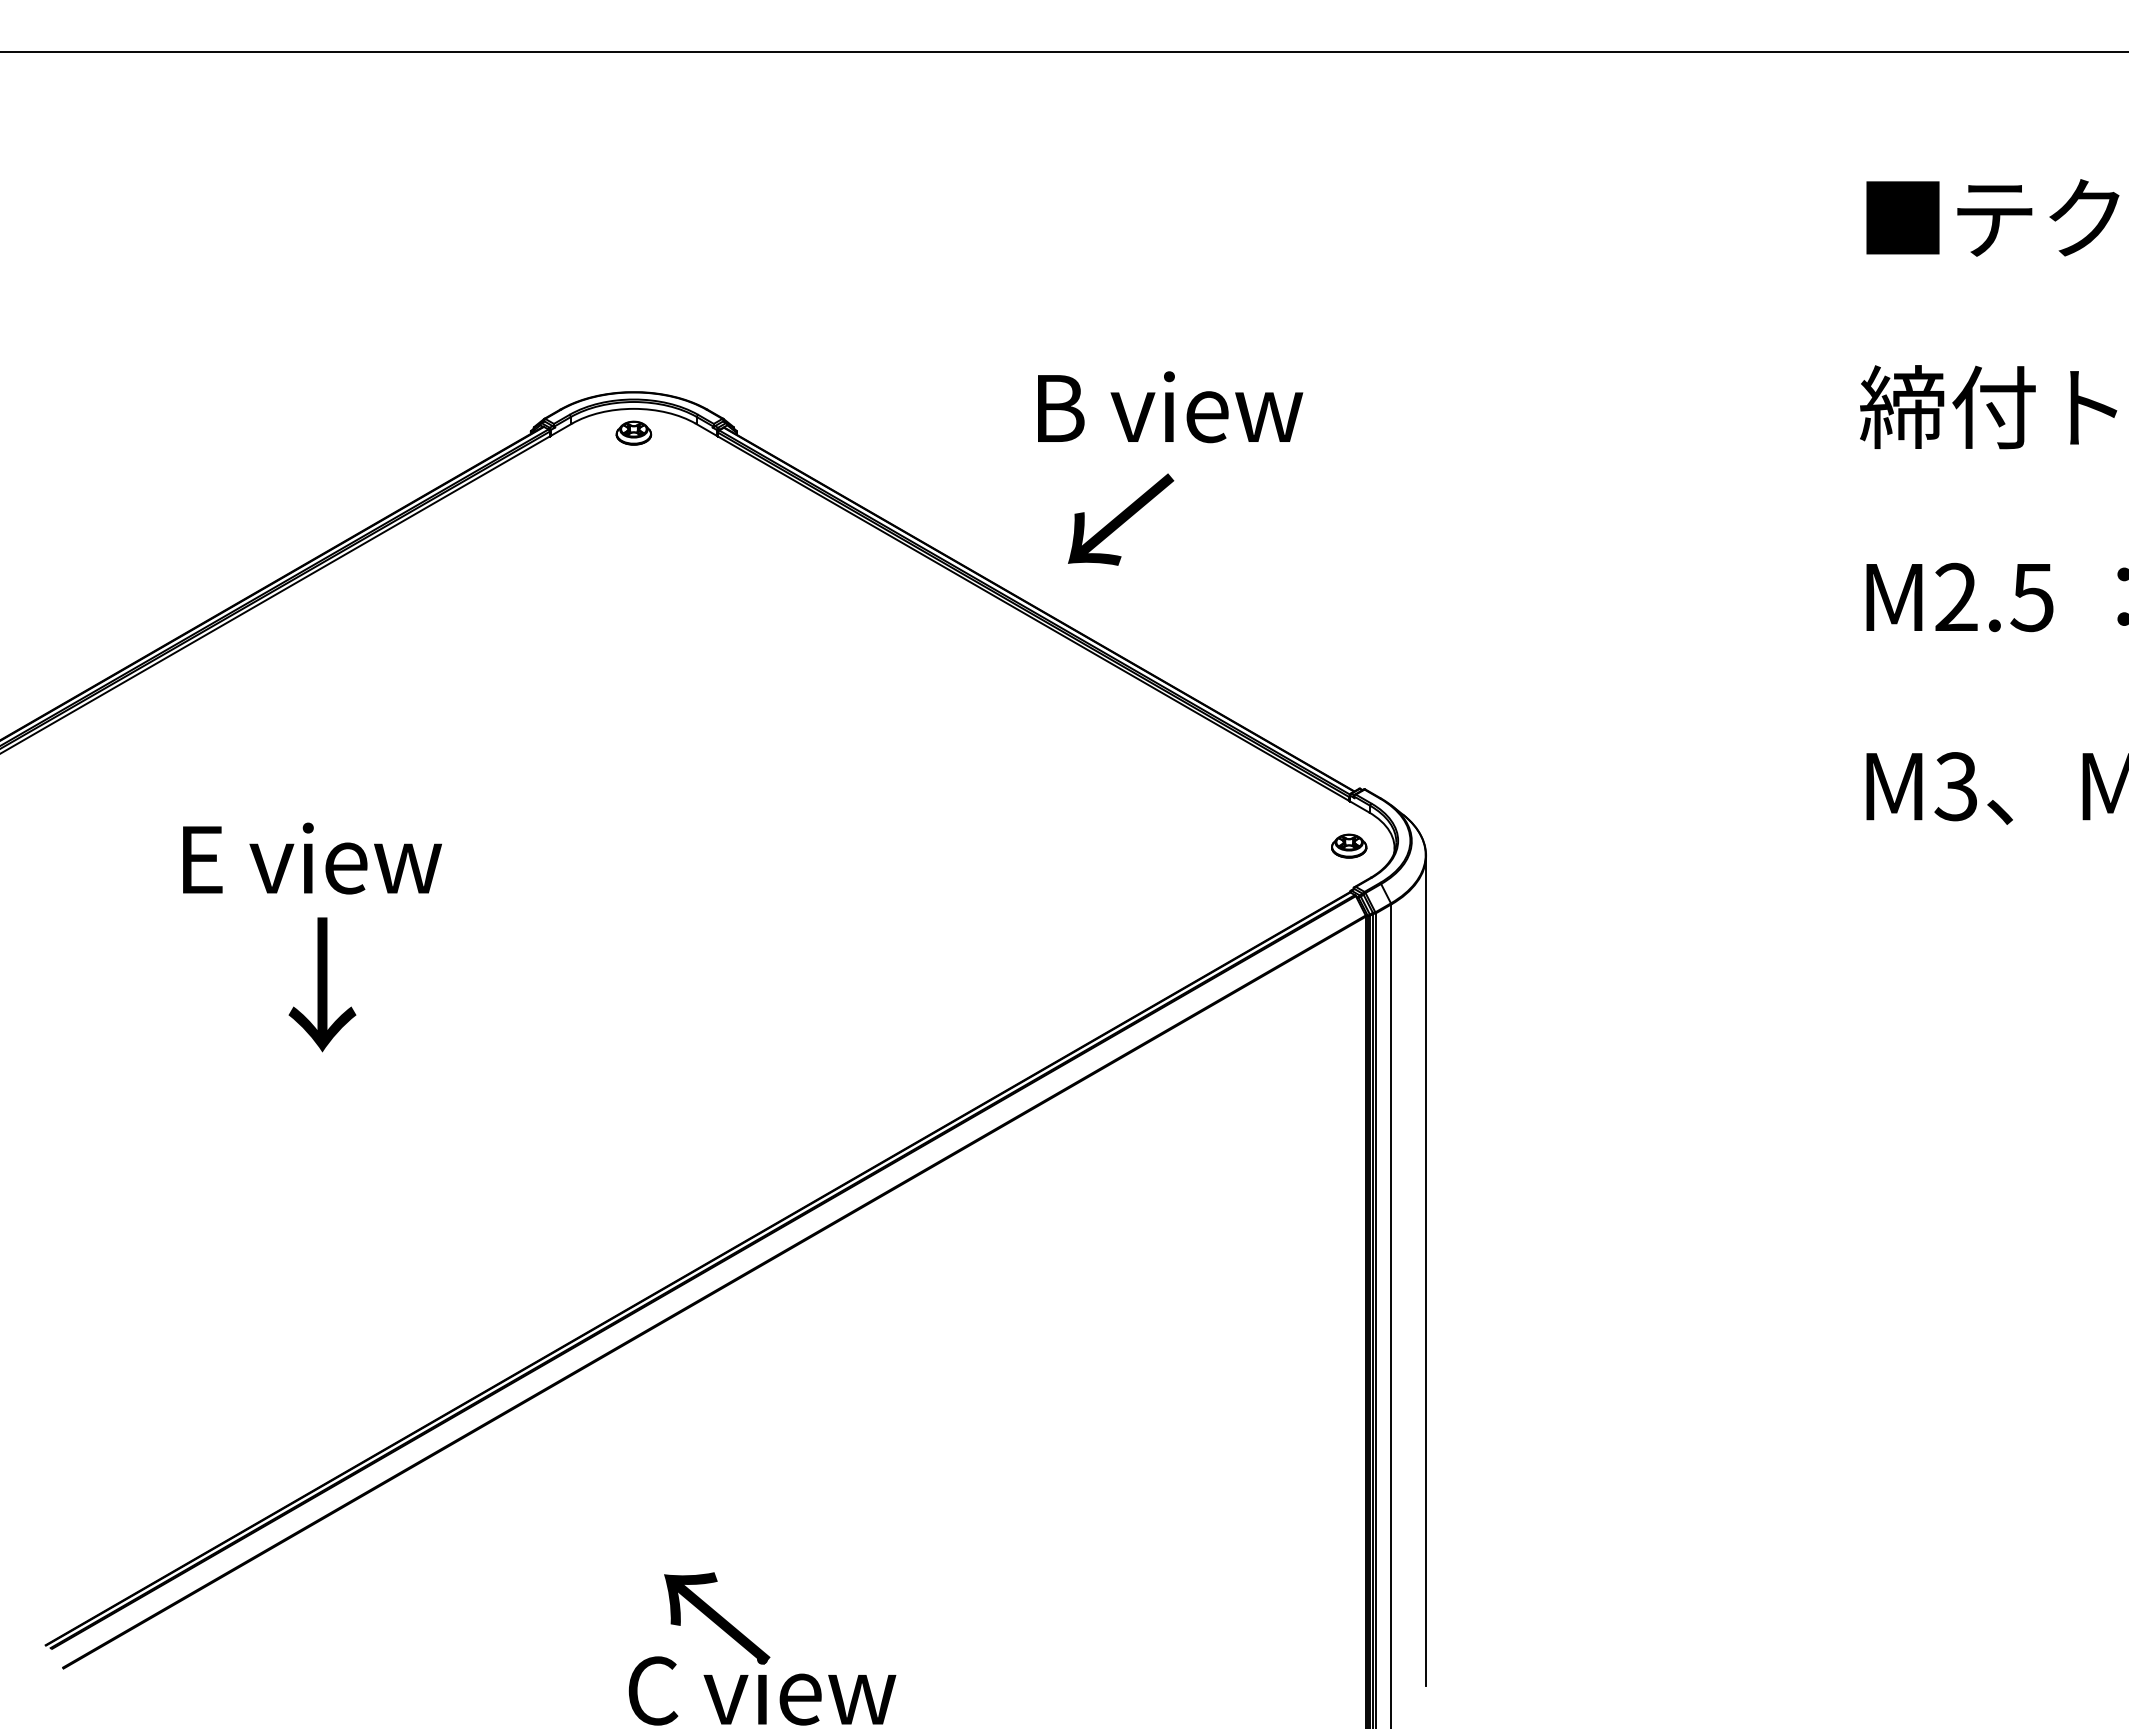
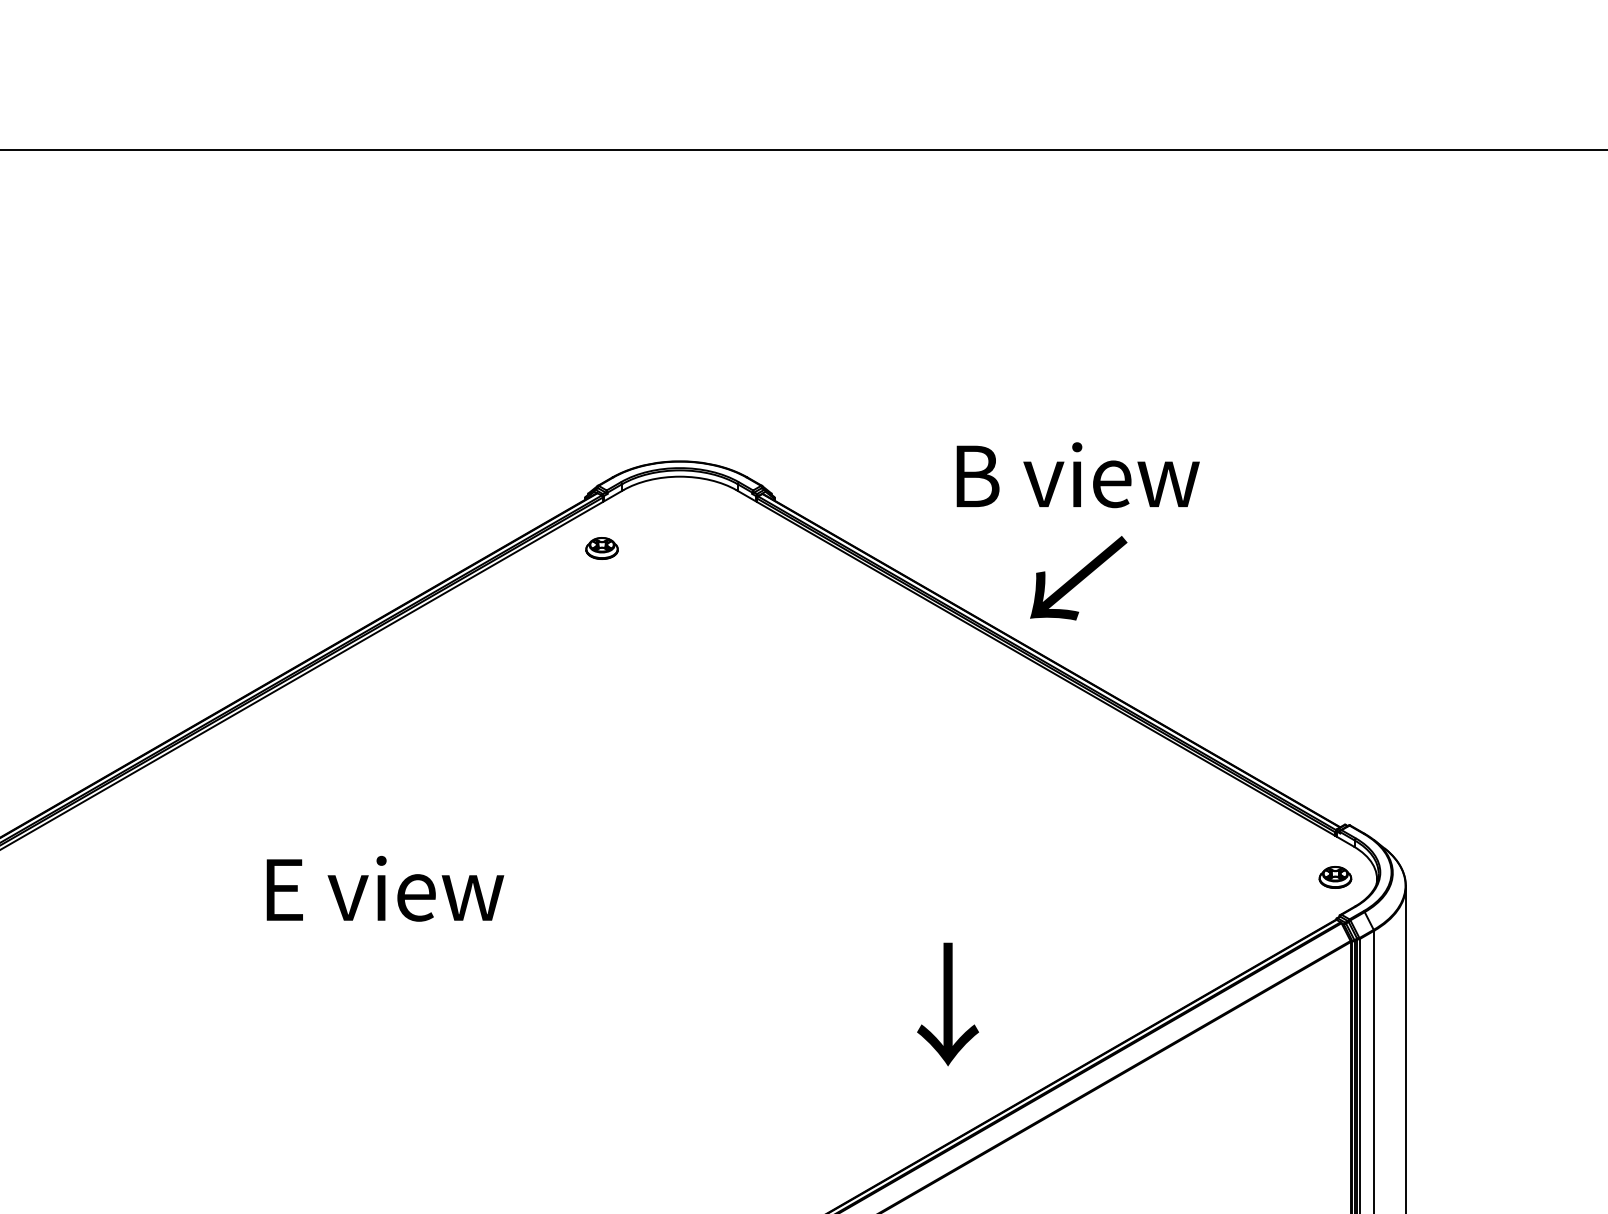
text: (1170, 407) -> (1078, 475), moved
part: (633, 432) -> (601, 547), moved
text: (1121, 519) -> (1079, 578), moved
text: (322, 984) -> (948, 1004), moved

